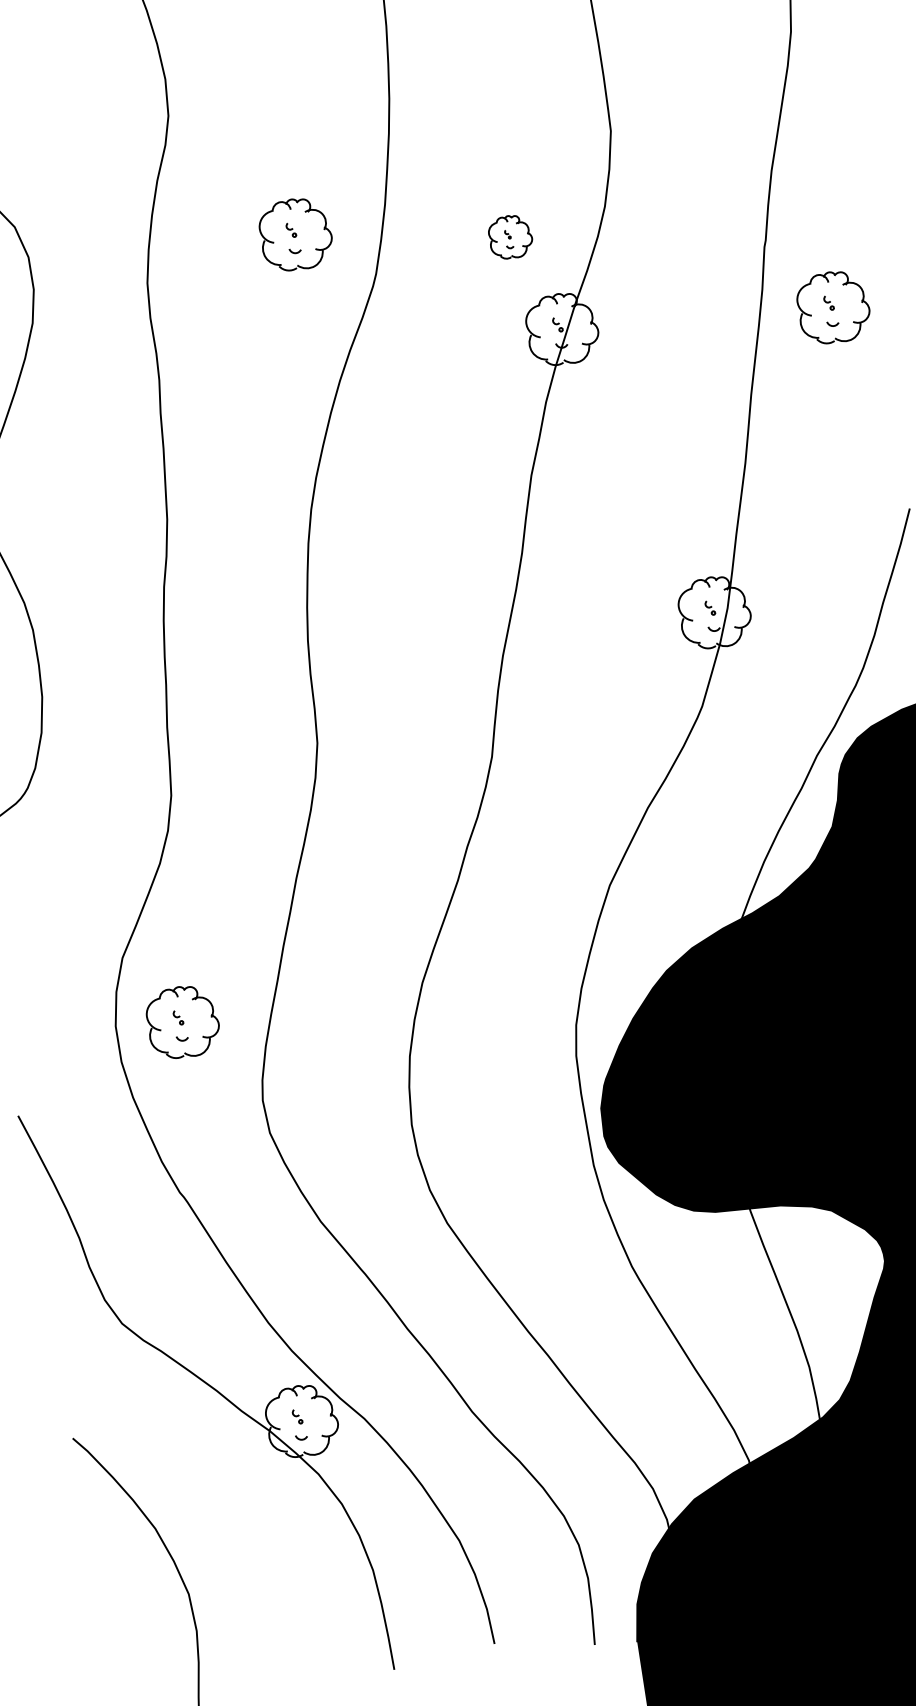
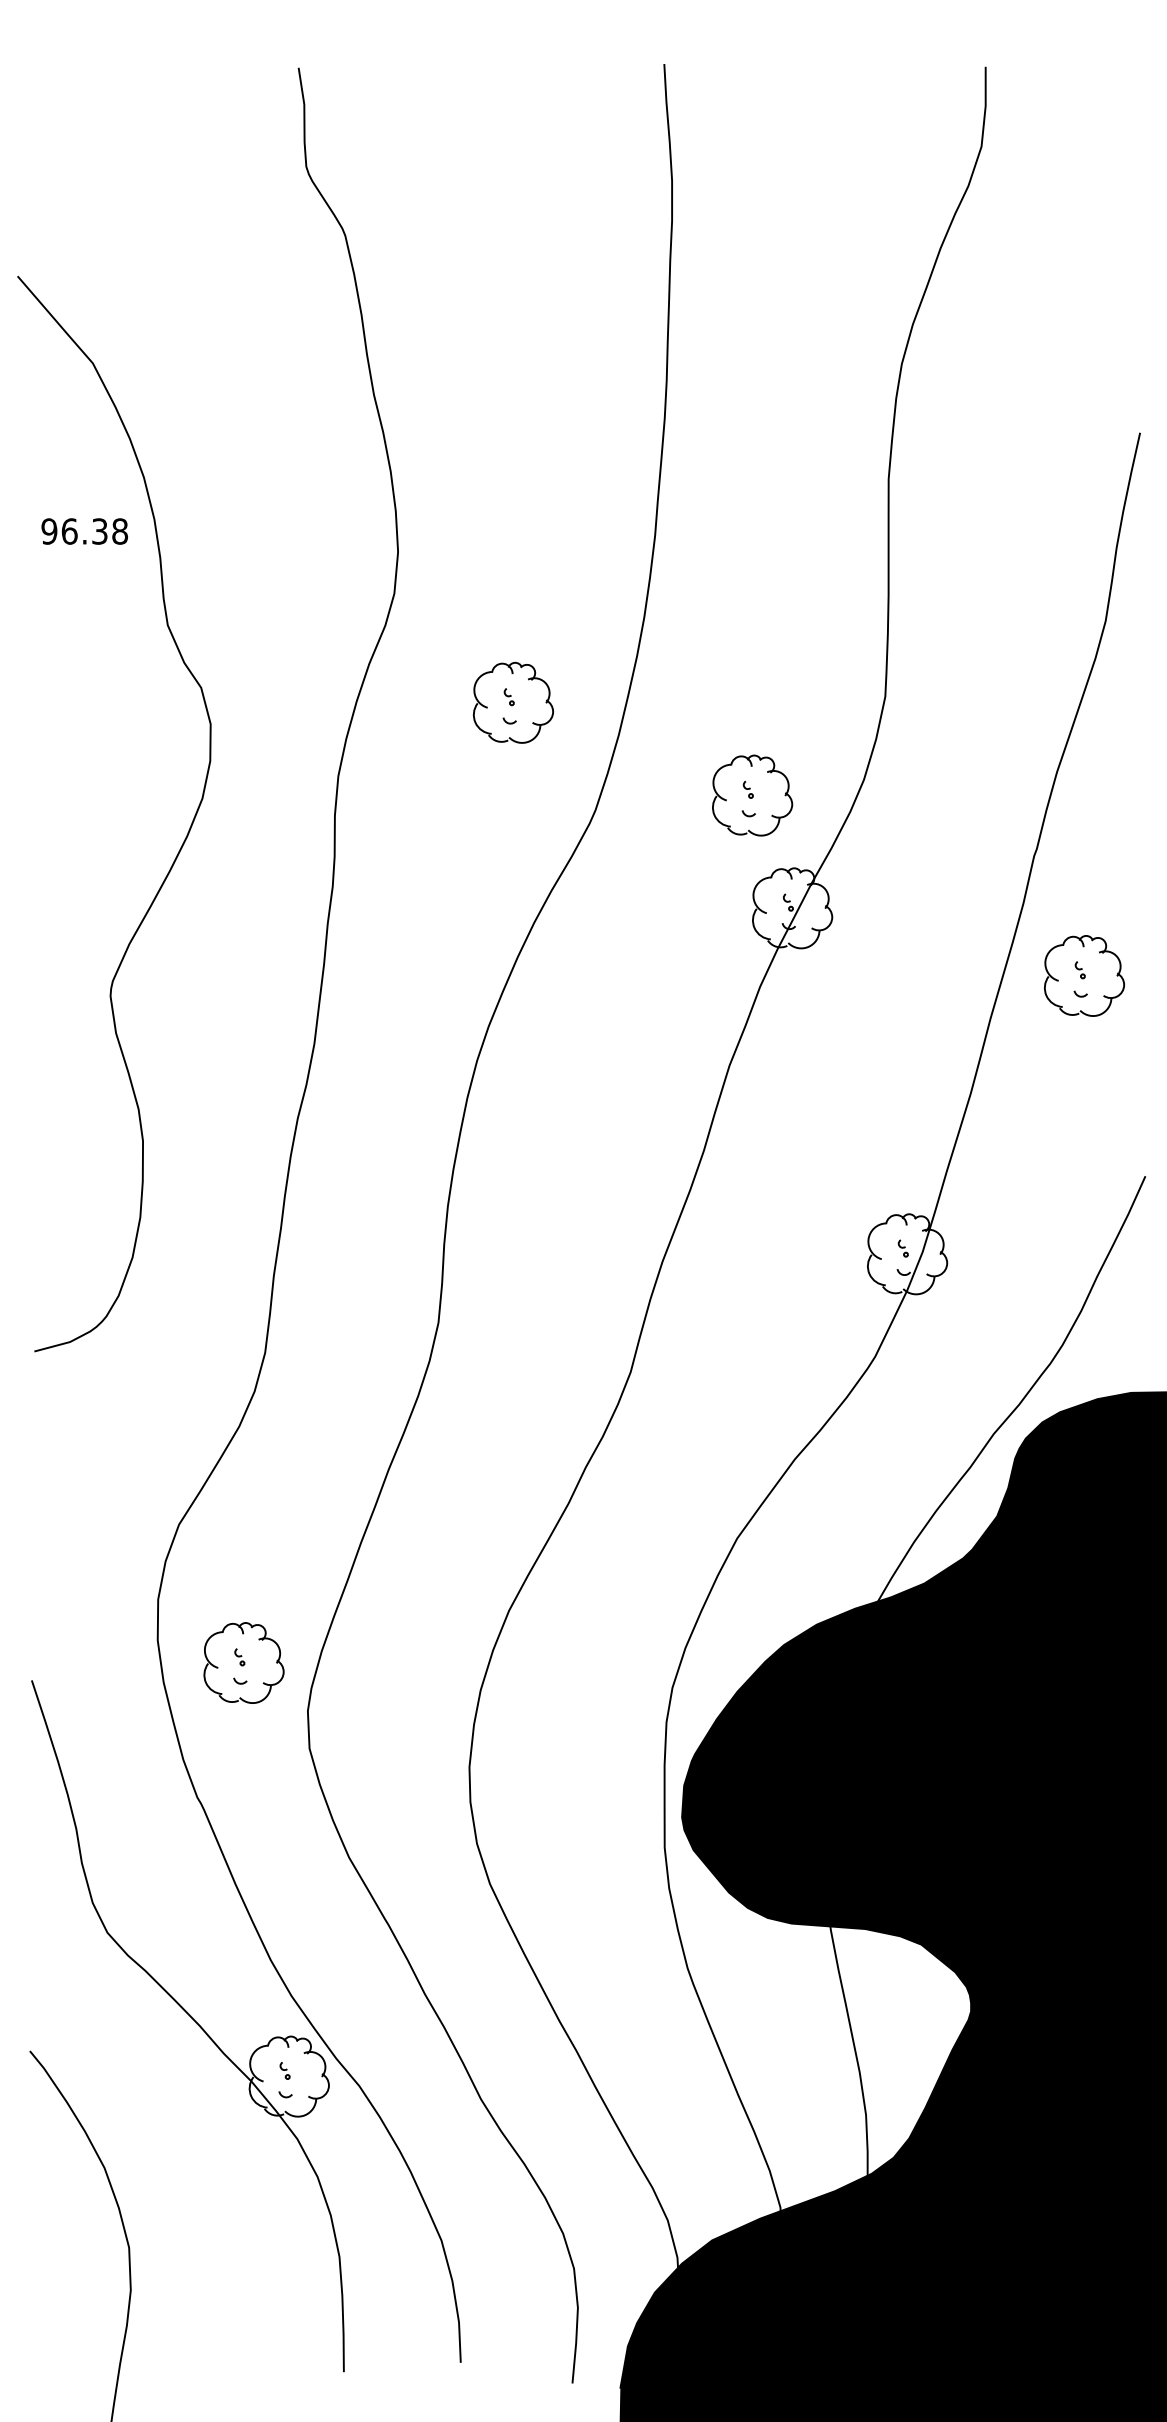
part: (294, 234) -> (512, 702), moved
part: (510, 237) -> (752, 795), size x1.67
part: (832, 307) -> (1083, 975), moved
part: (182, 1021) -> (243, 1662), moved

